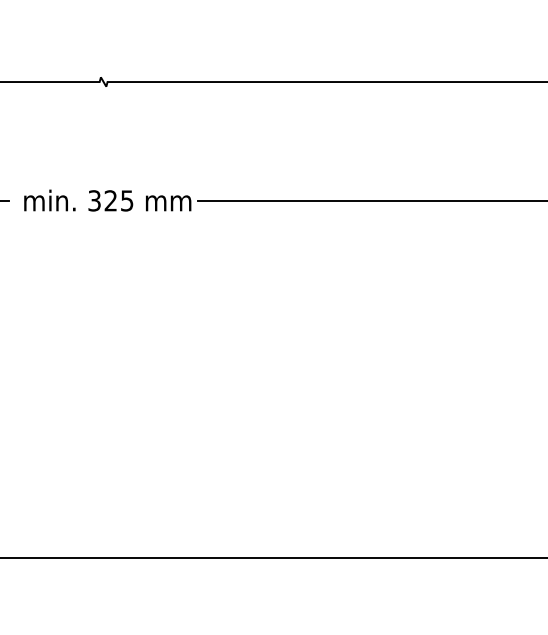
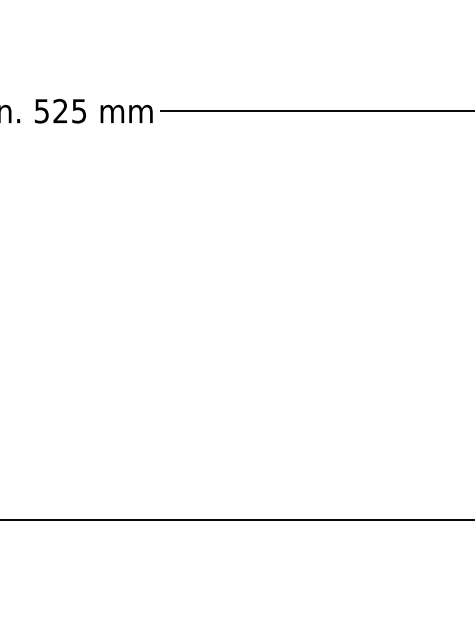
text: (94, 200) -> (41, 110), 325 -> 525

